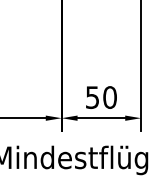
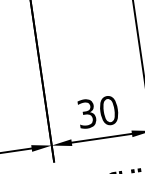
text: (92, 97) -> (86, 113), 50 -> 30

